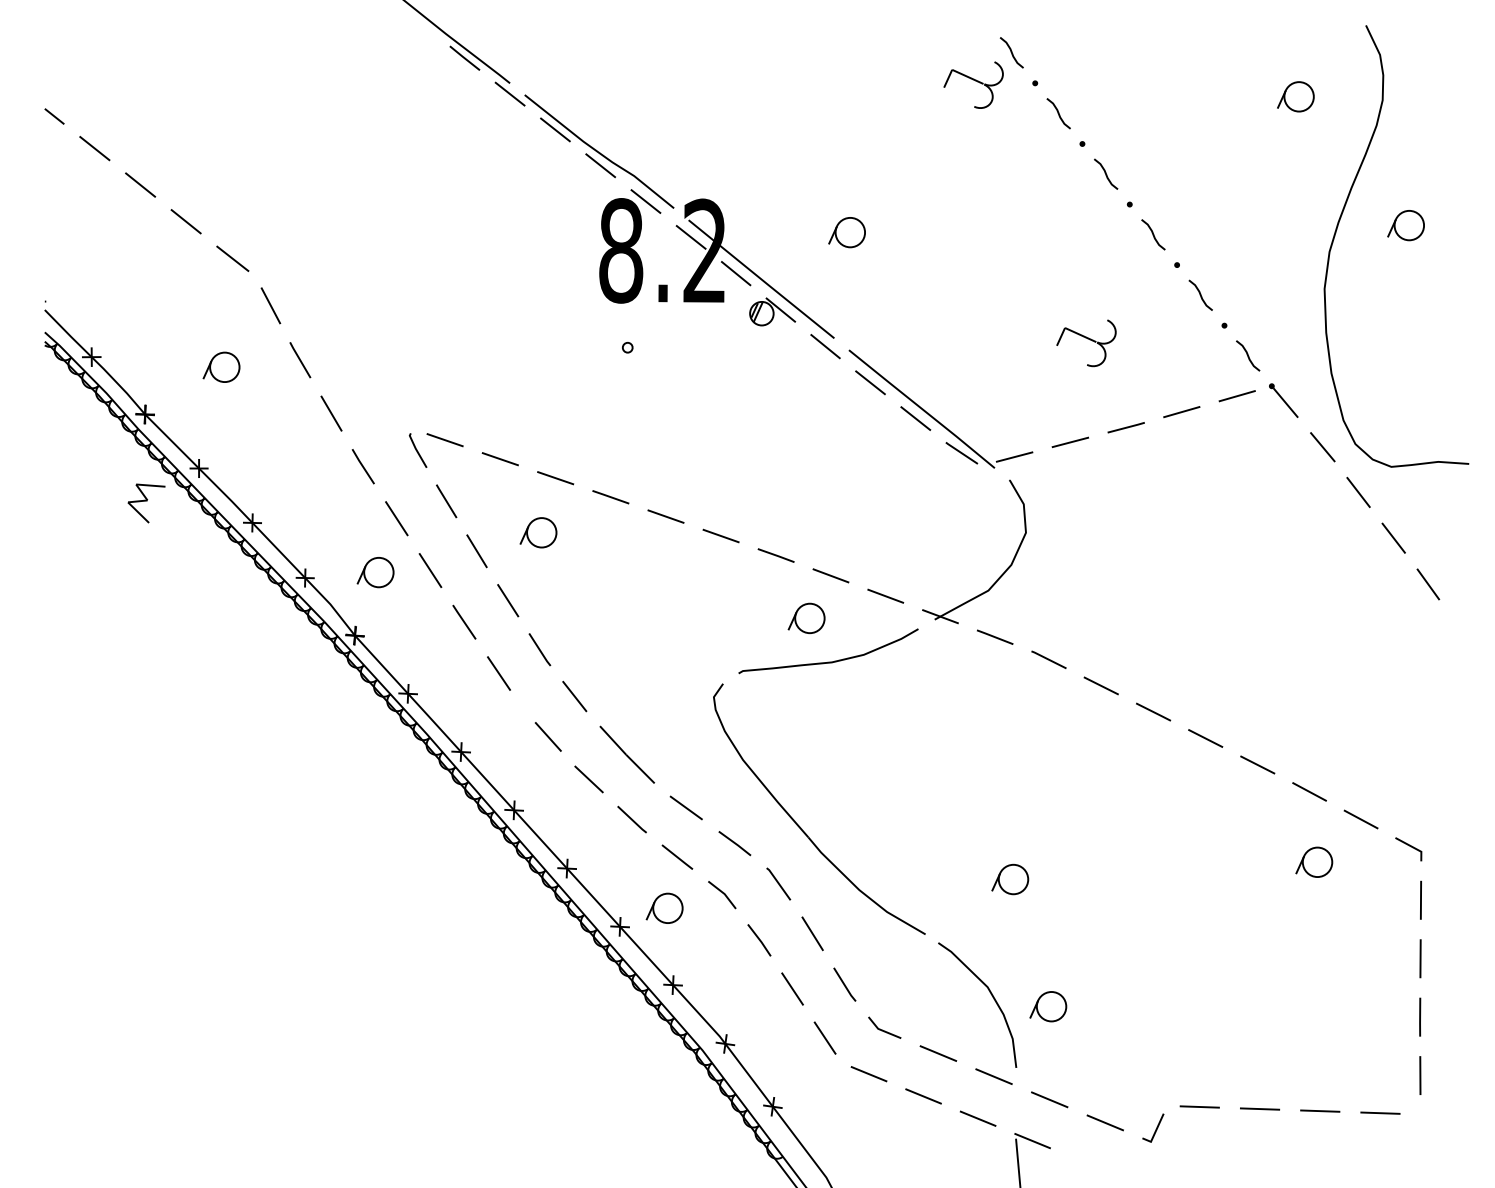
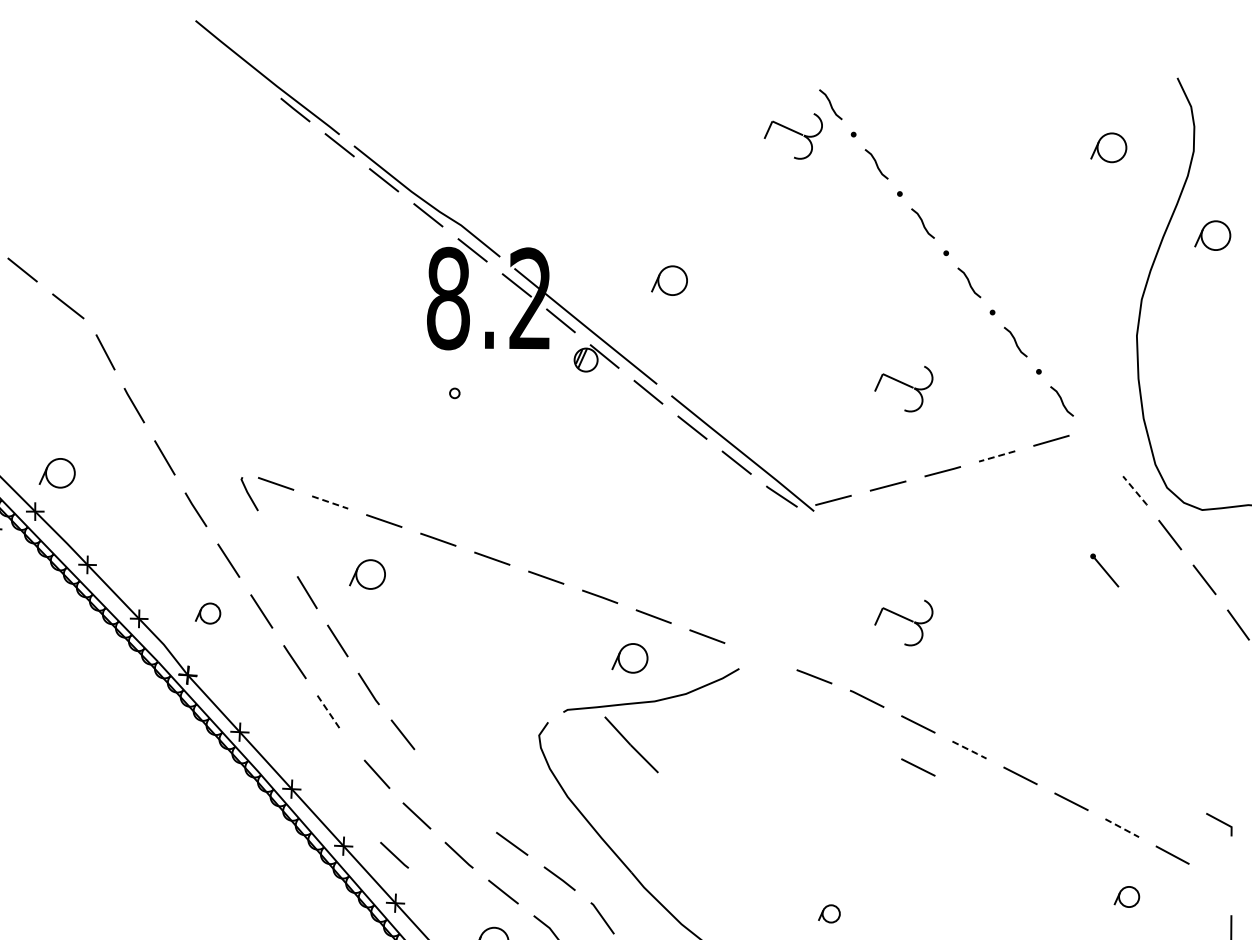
part: (1405, 225) -> (1212, 235), moved
part: (221, 366) -> (57, 472), moved
part: (1283, 400) -> (1104, 570), moved
line: (1181, 412) -> (996, 456), solid -> dashed
line: (1323, 447) -> (1135, 491), solid -> dashed
line: (500, 459) -> (330, 502), solid -> dashed
line: (446, 501) -> (277, 543), removed
part: (375, 572) -> (207, 613), size x0.7
part: (999, 576) -> (818, 617), removed
part: (1086, 582) -> (903, 623), added
line: (499, 673) -> (329, 712), solid -> dashed
line: (1154, 712) -> (970, 750), solid -> dashed
line: (1100, 729) -> (917, 767), added
line: (627, 754) -> (631, 744), moved
line: (1310, 792) -> (1123, 828), solid -> dashed
line: (565, 819) -> (393, 855), added
line: (1409, 846) -> (1220, 821), moved
part: (1314, 861) -> (1127, 896), size x0.7
part: (1010, 879) -> (829, 913), size x0.6

